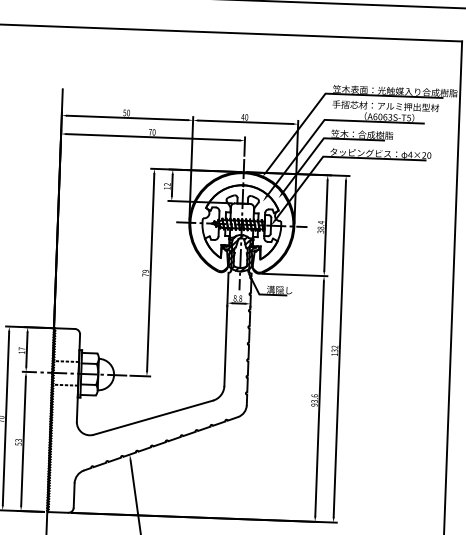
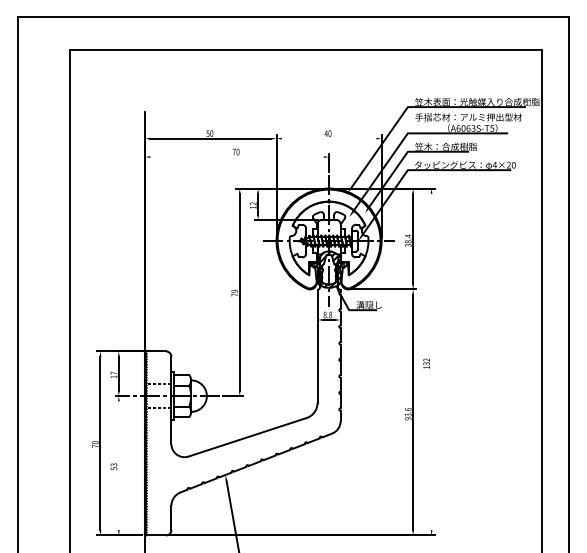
line: (245, 122) -> (328, 138), removed
line: (152, 137) -> (236, 157), removed
line: (339, 348) -> (431, 361), removed
line: (23, 441) -> (118, 465), removed

